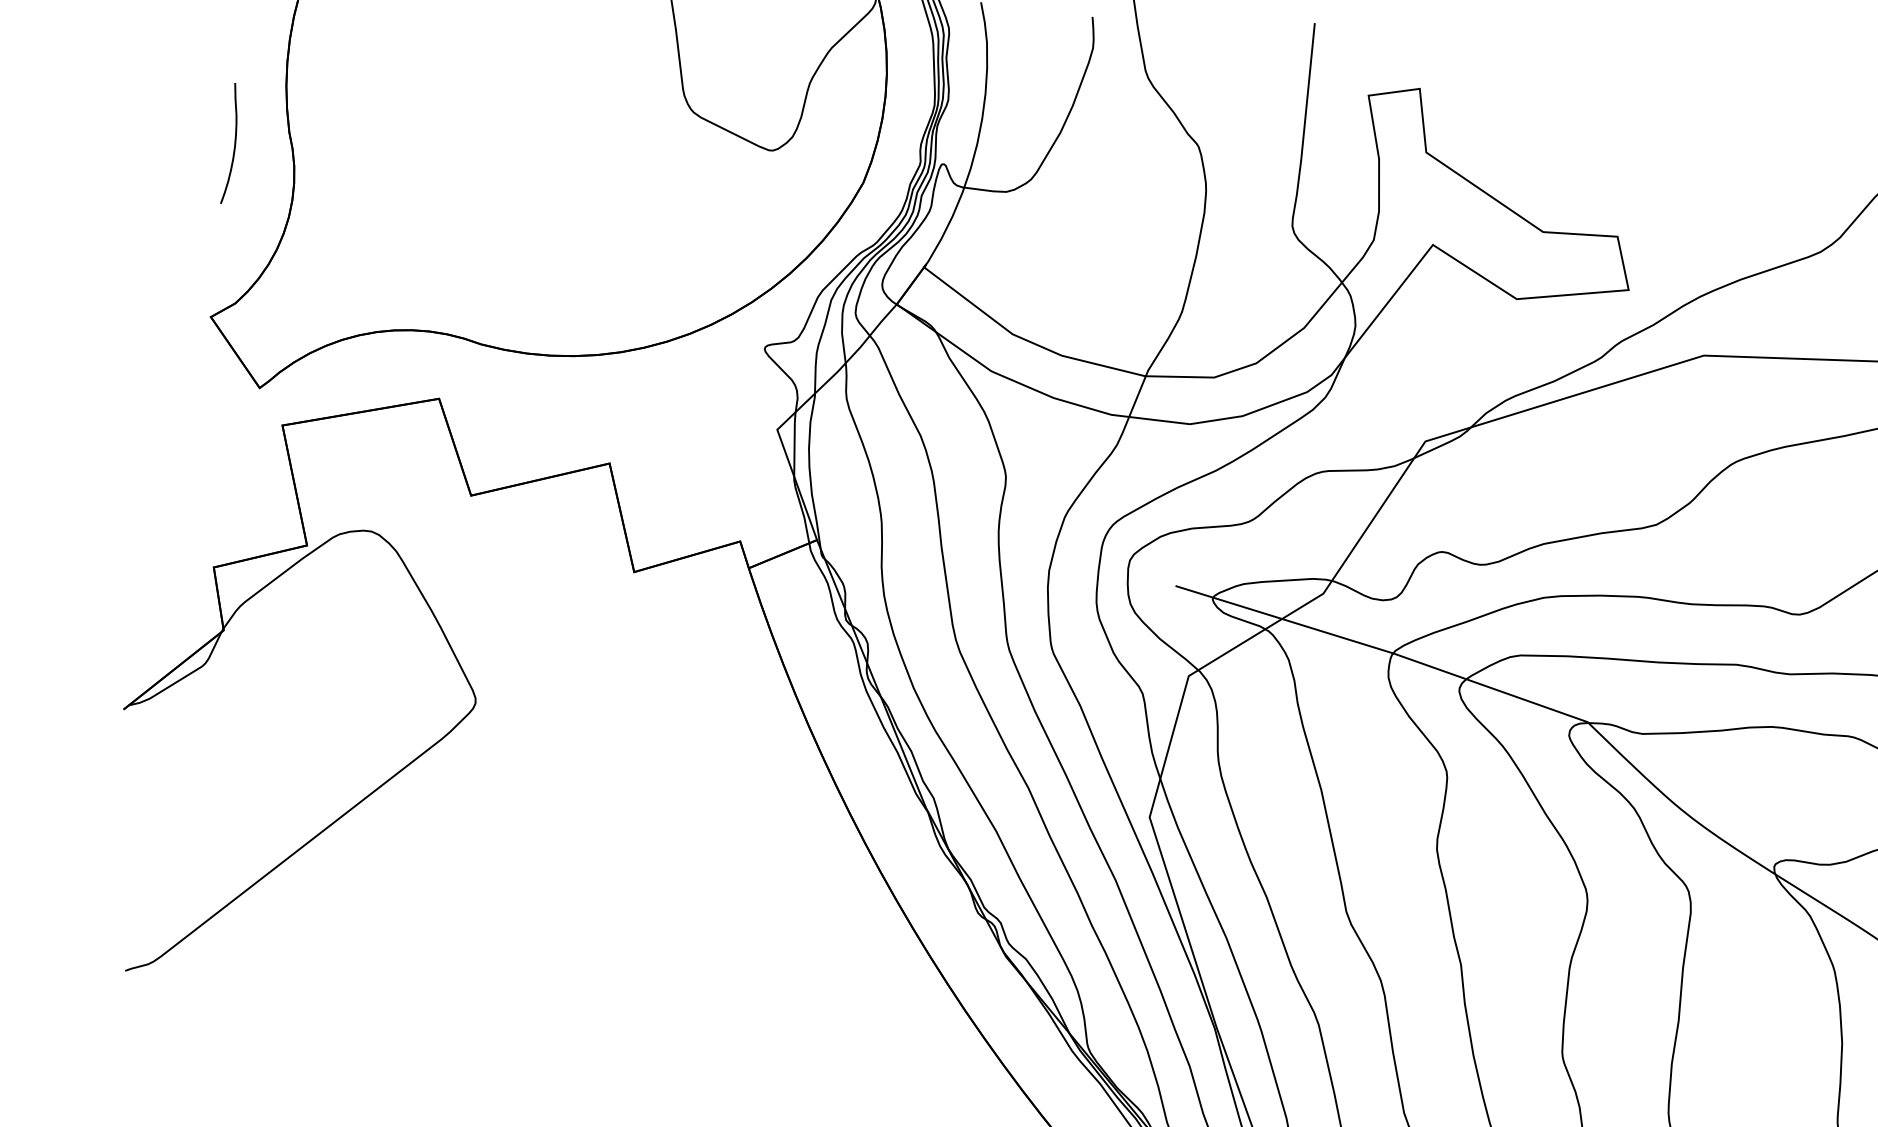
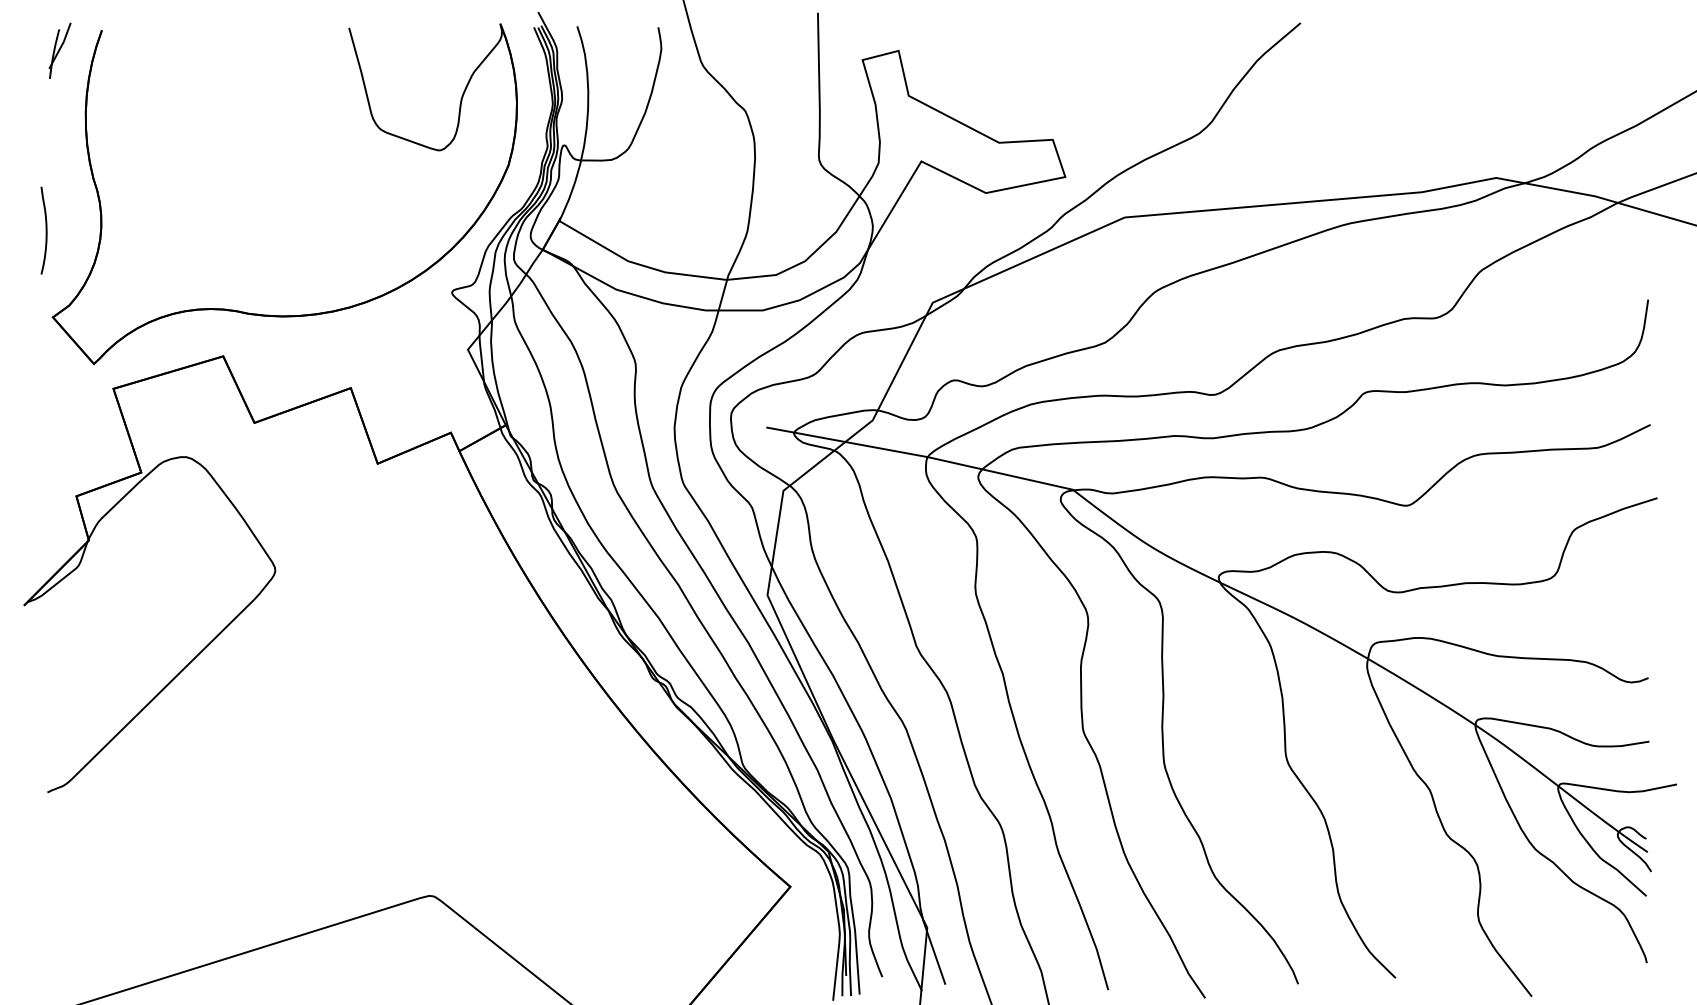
curve: (233, 143) -> (45, 230), moved

